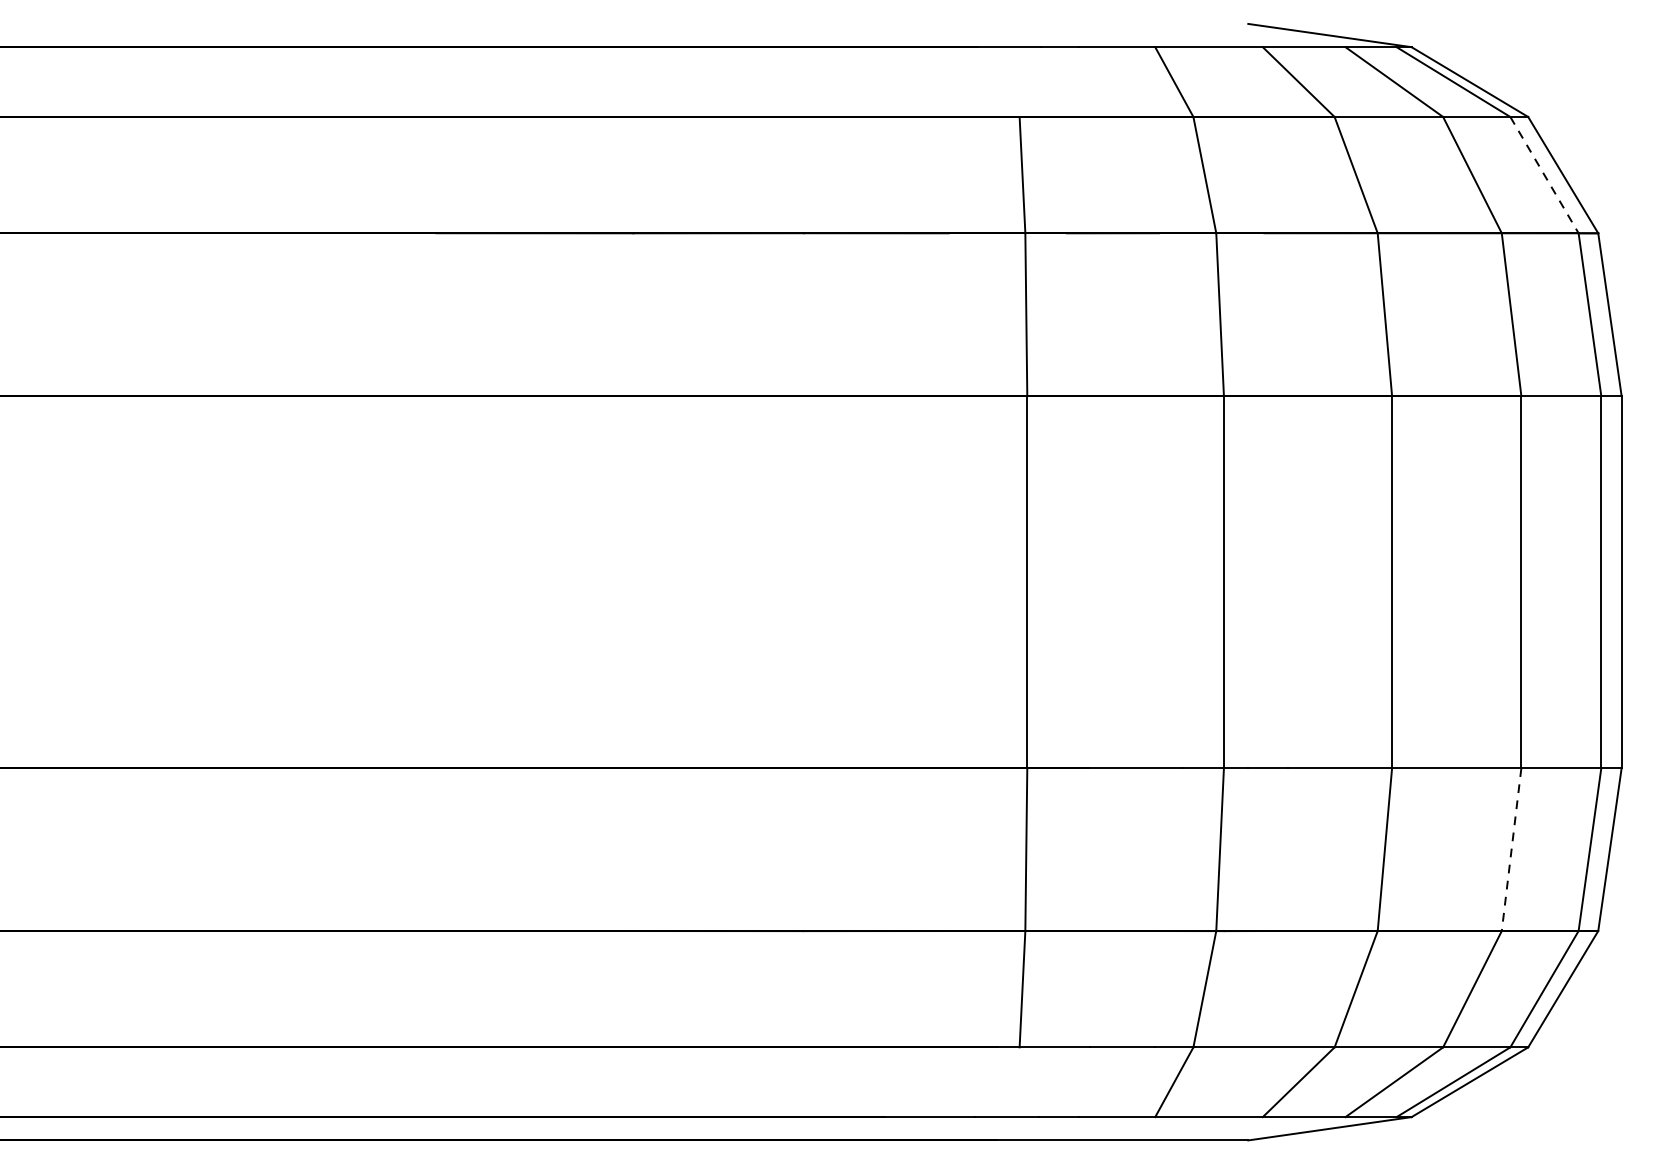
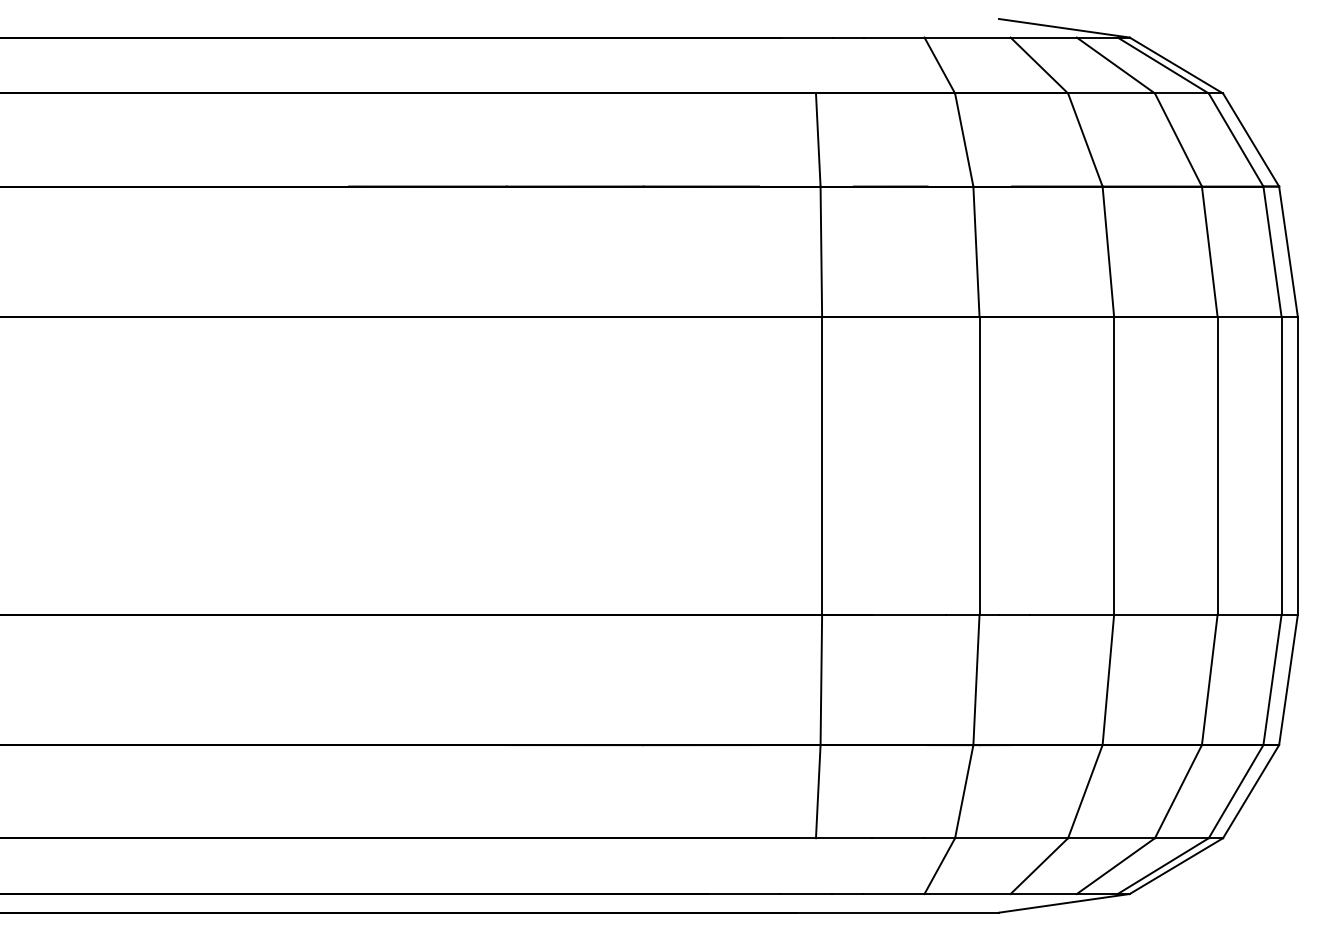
line: (1544, 175) -> (1236, 140), dashed -> solid
line: (1511, 849) -> (1209, 679), dashed -> solid

